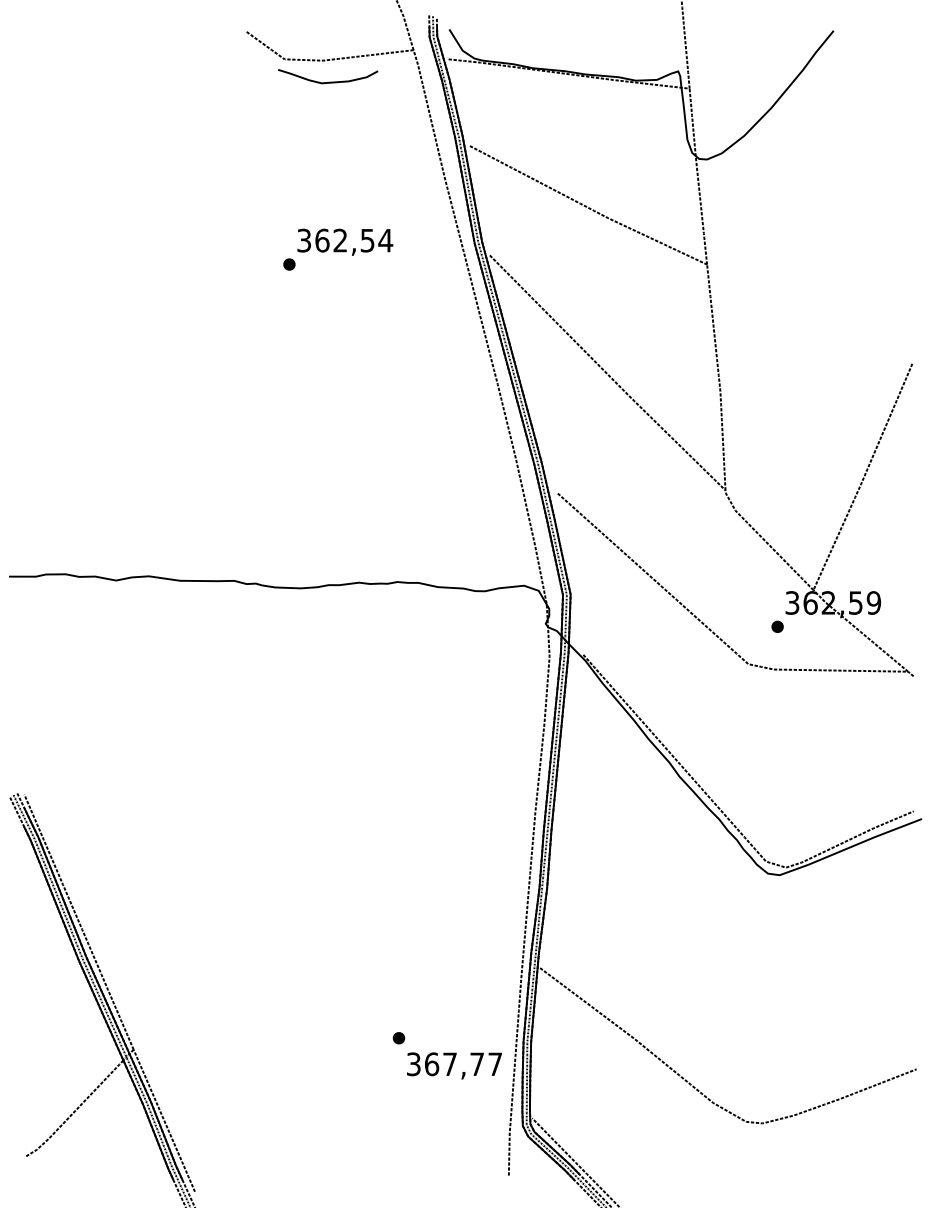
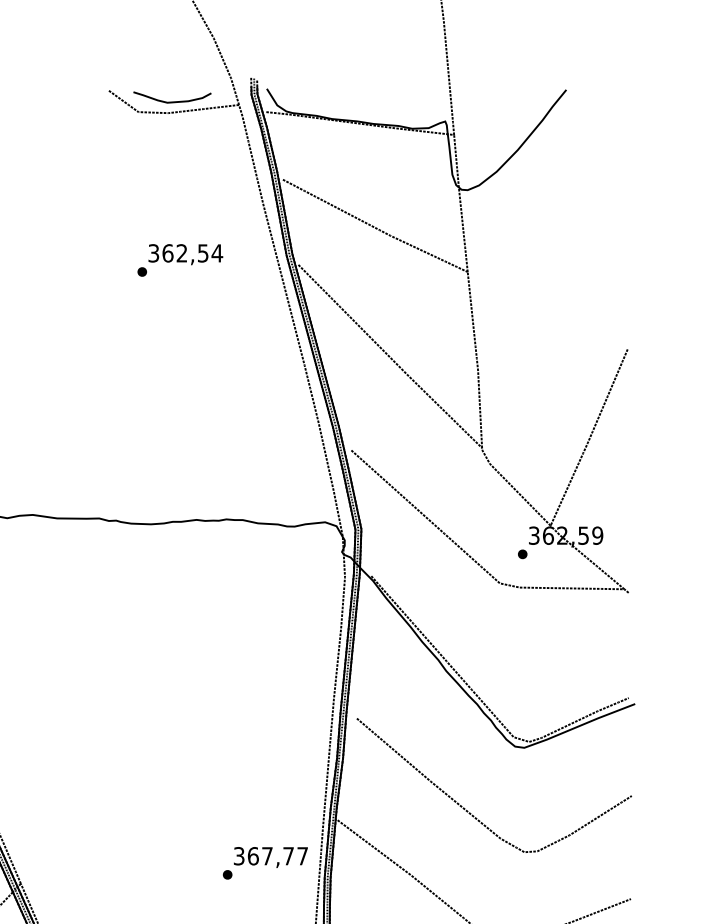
curve: (329, 81) -> (173, 101), moved
curve: (710, 958) -> (470, 812), added
text: (454, 1065) -> (270, 857), moved

